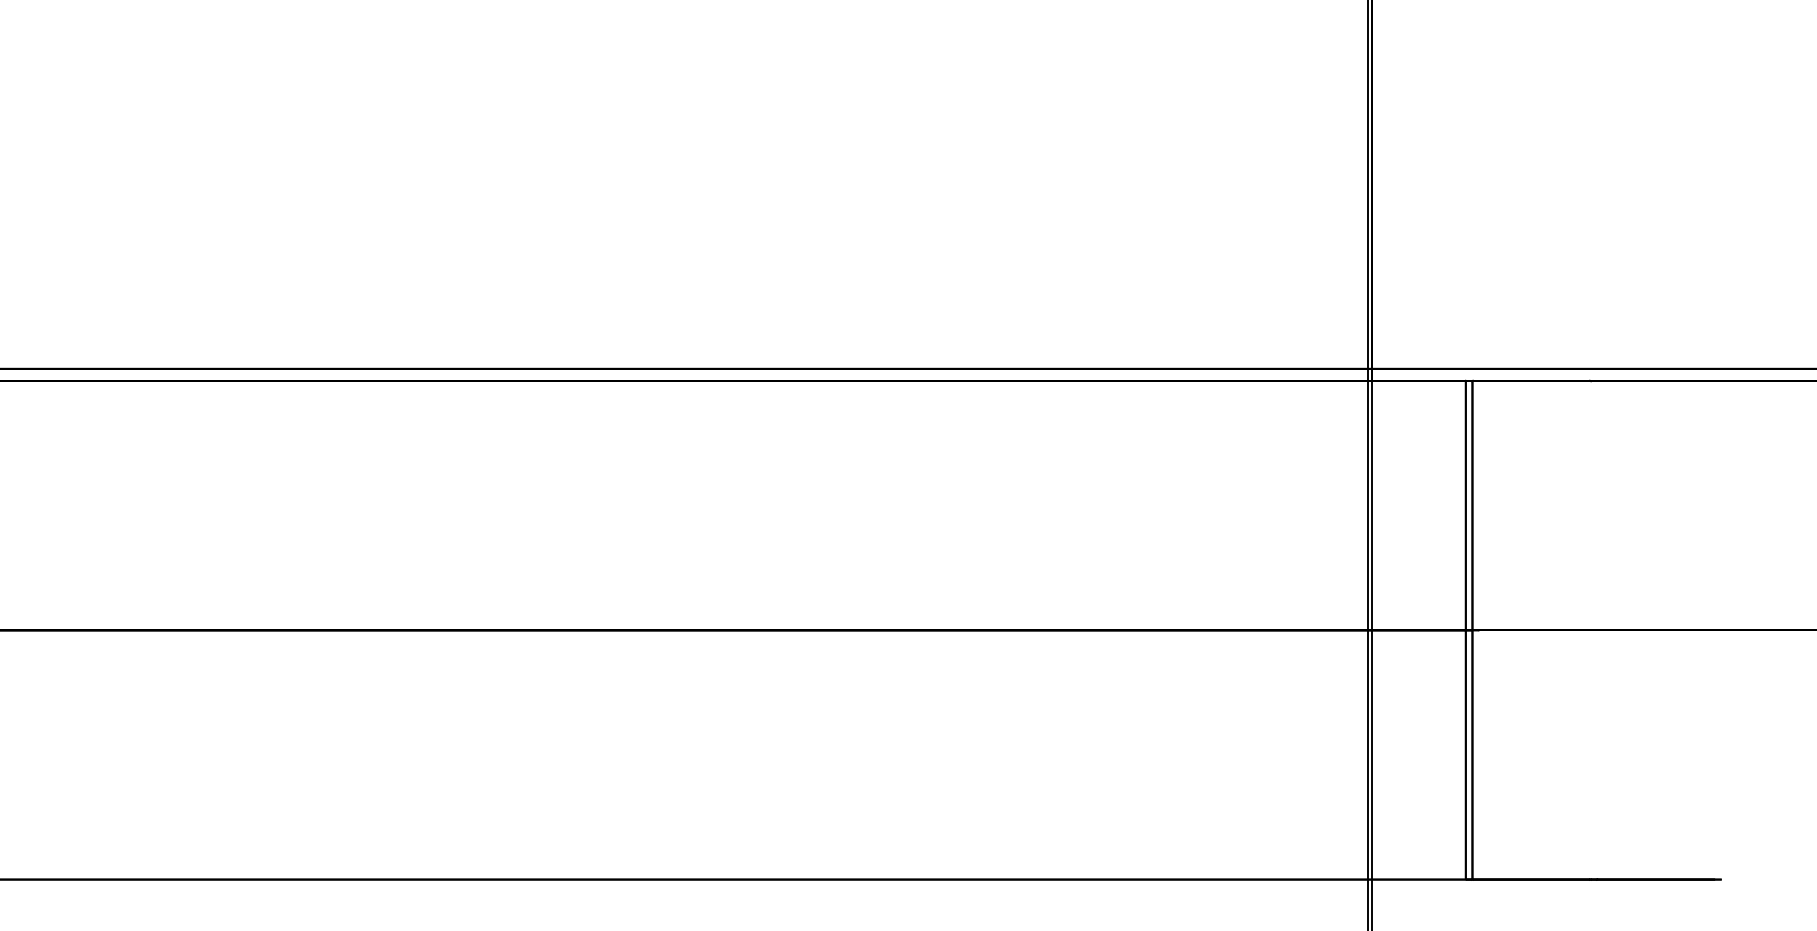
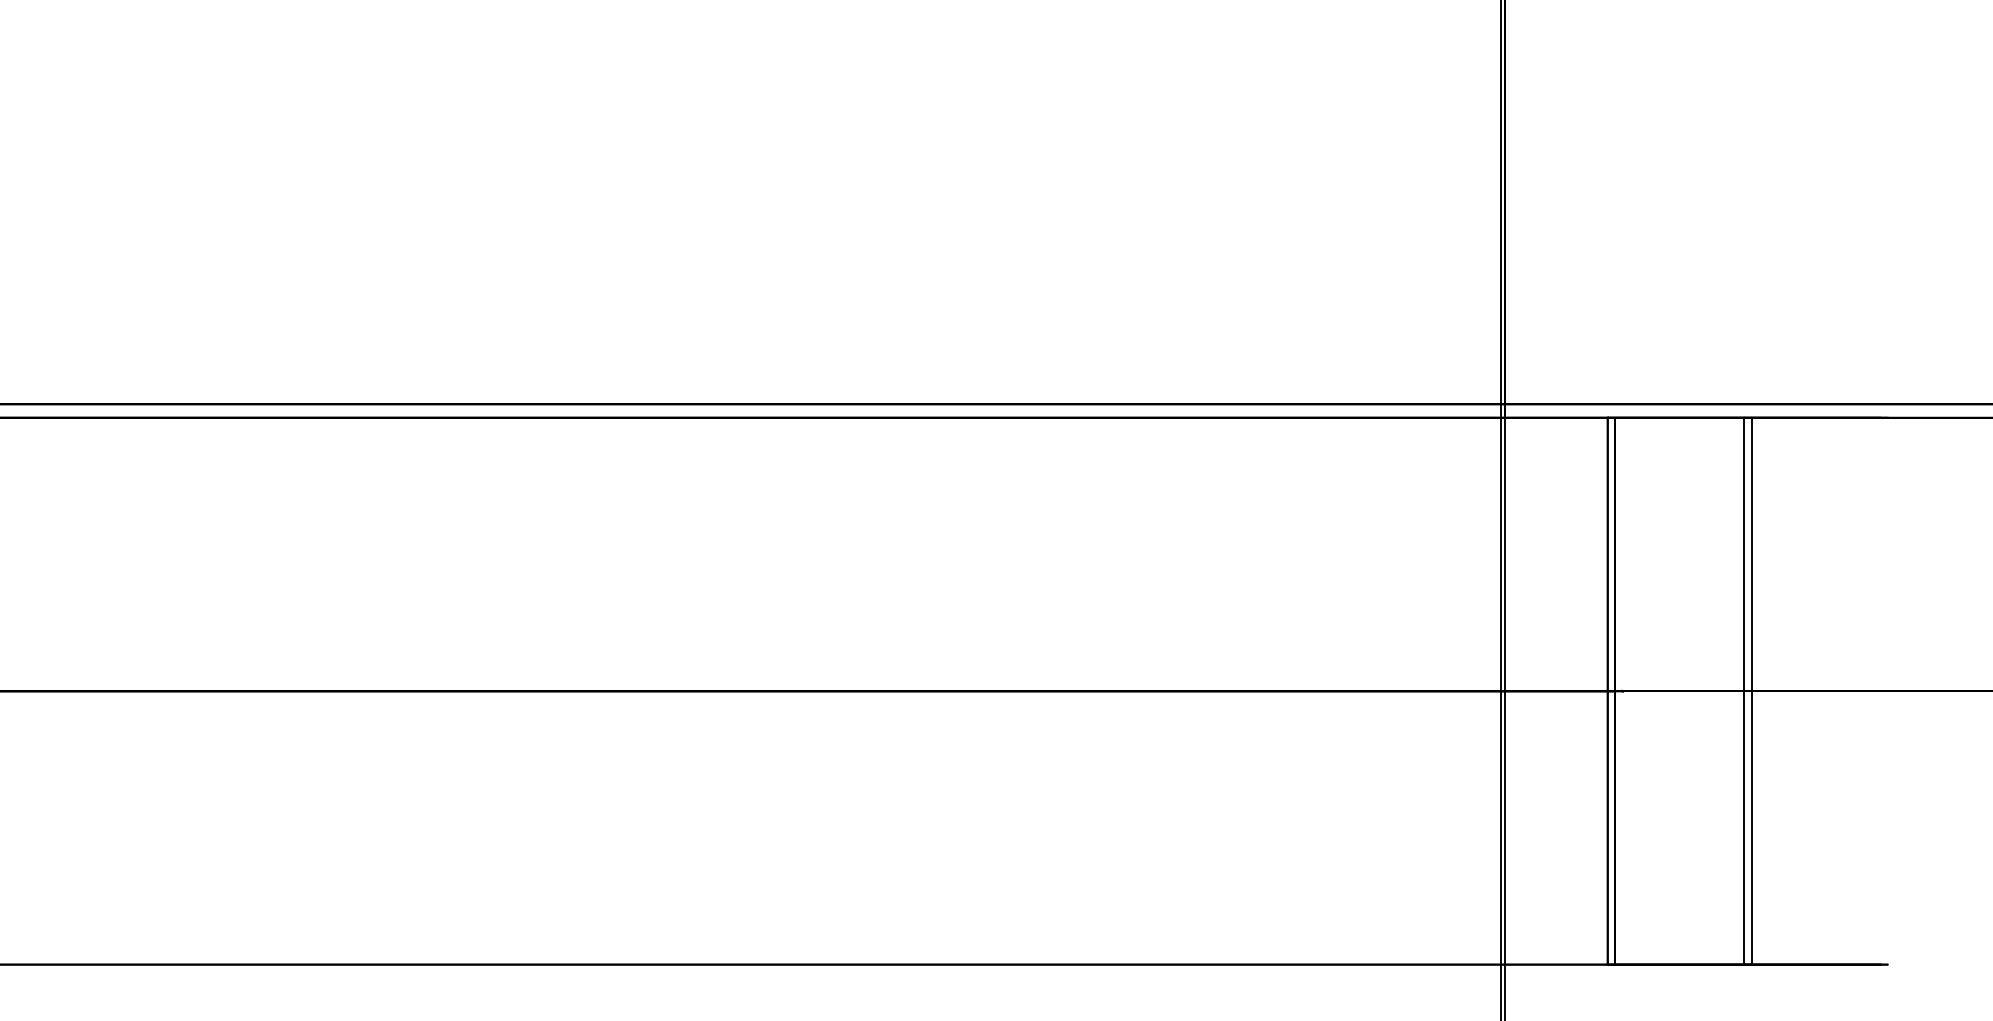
line: (1590, 629) -> (1744, 690), added
line: (1596, 629) -> (1751, 690), added

